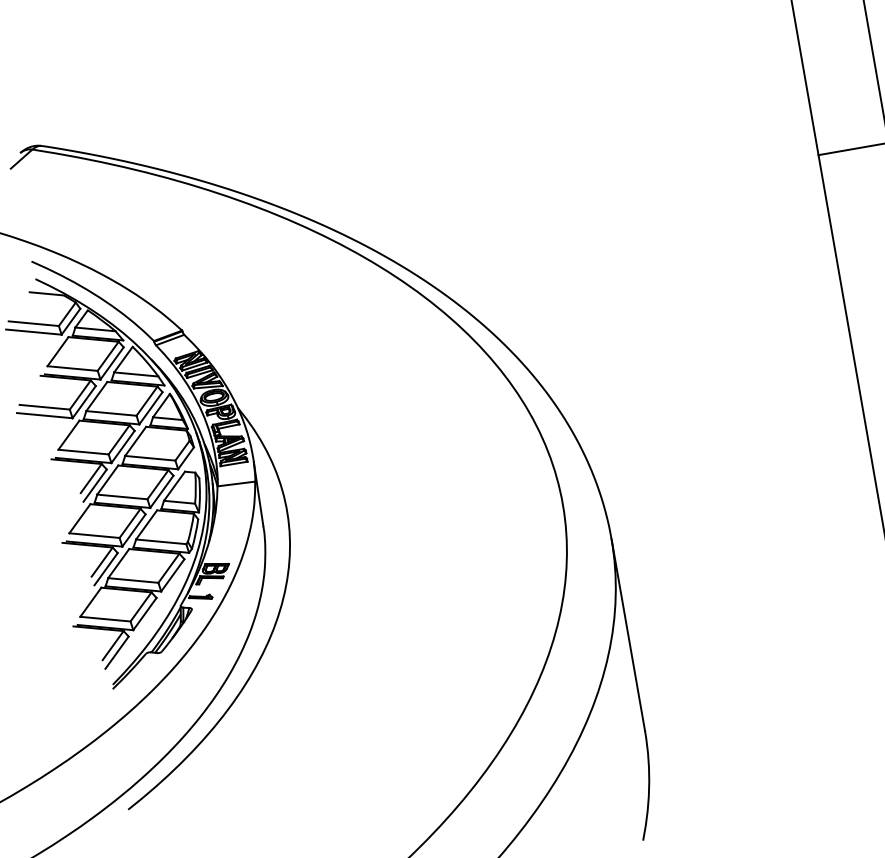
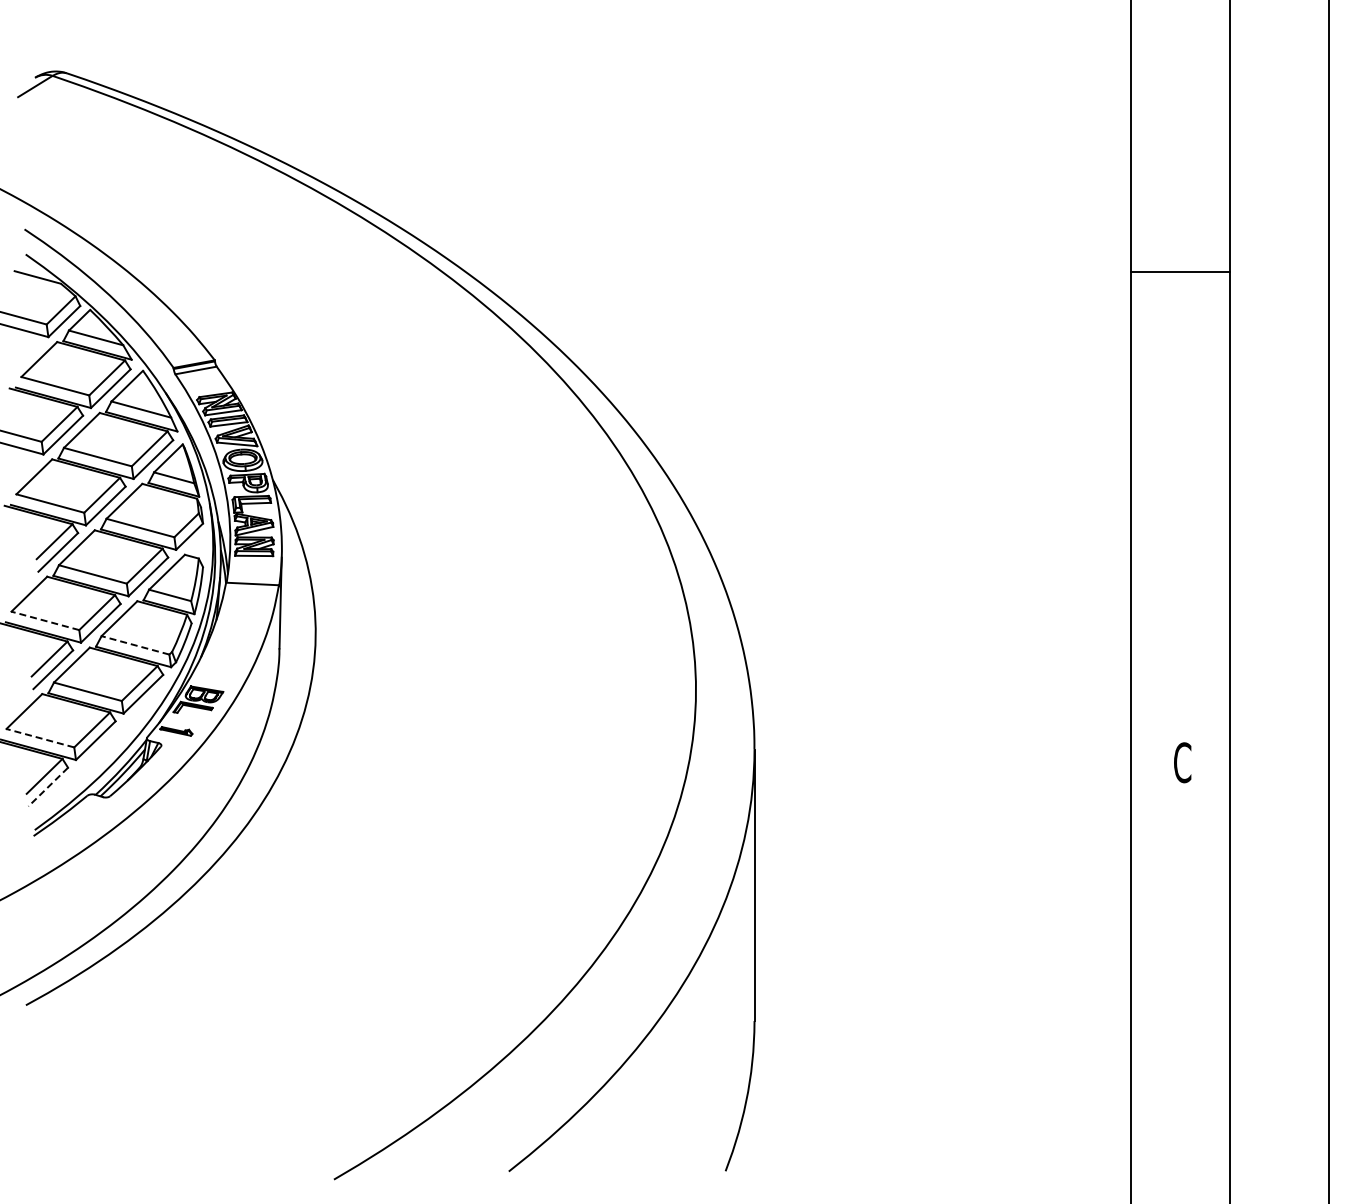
line: (93, 535) -> (44, 620), solid -> dashed
line: (161, 541) -> (135, 645), solid -> dashed
line: (104, 619) -> (39, 738), solid -> dashed
line: (117, 652) -> (48, 787), solid -> dashed

